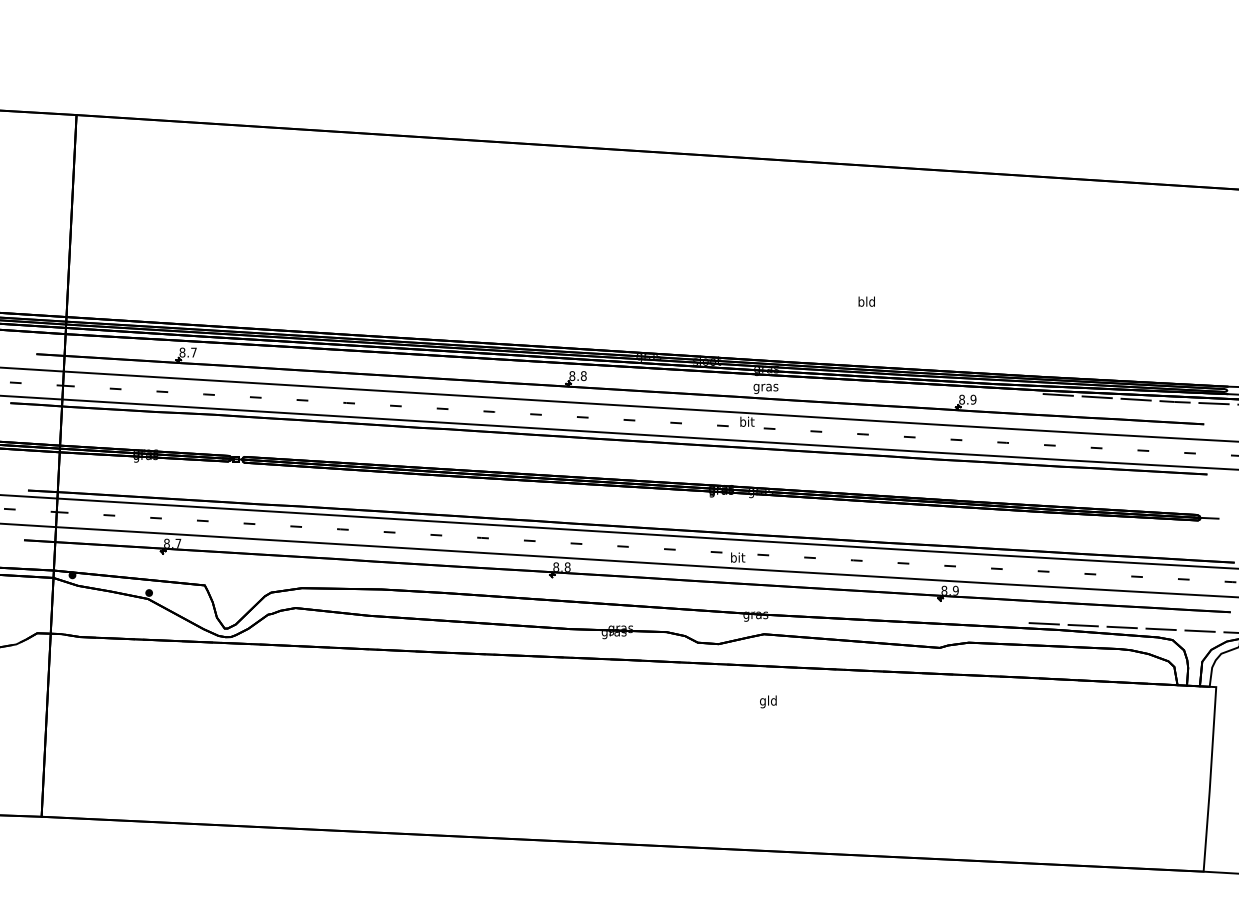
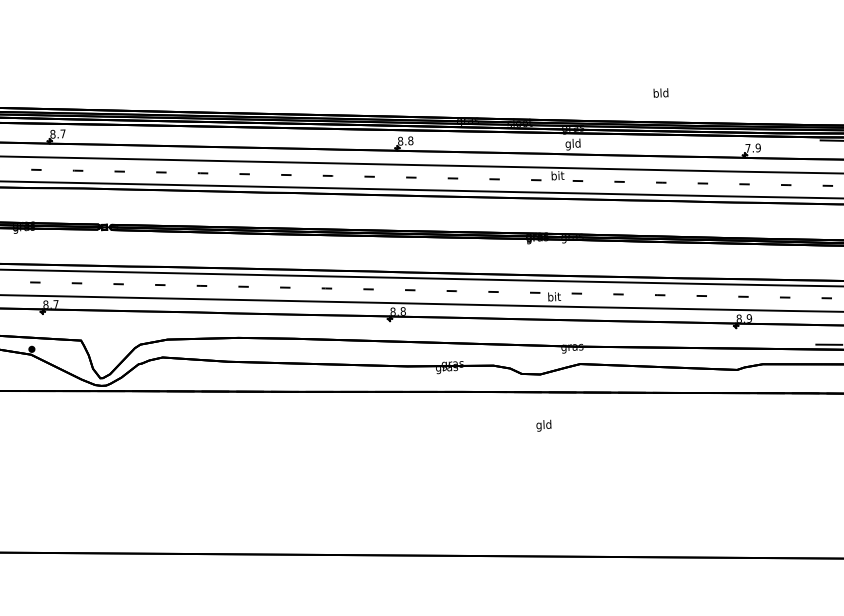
text: (866, 301) -> (660, 92), moved
text: (765, 387) -> (572, 144), gras -> gld
text: (961, 399) -> (747, 148), 8.9 -> 7.9
text: (768, 701) -> (544, 425), moved

